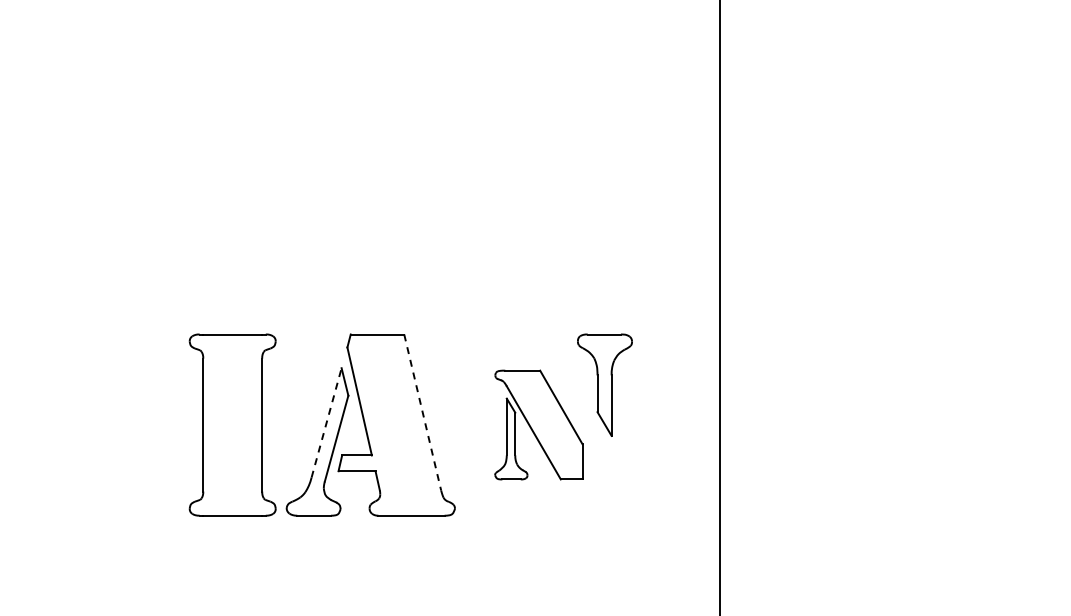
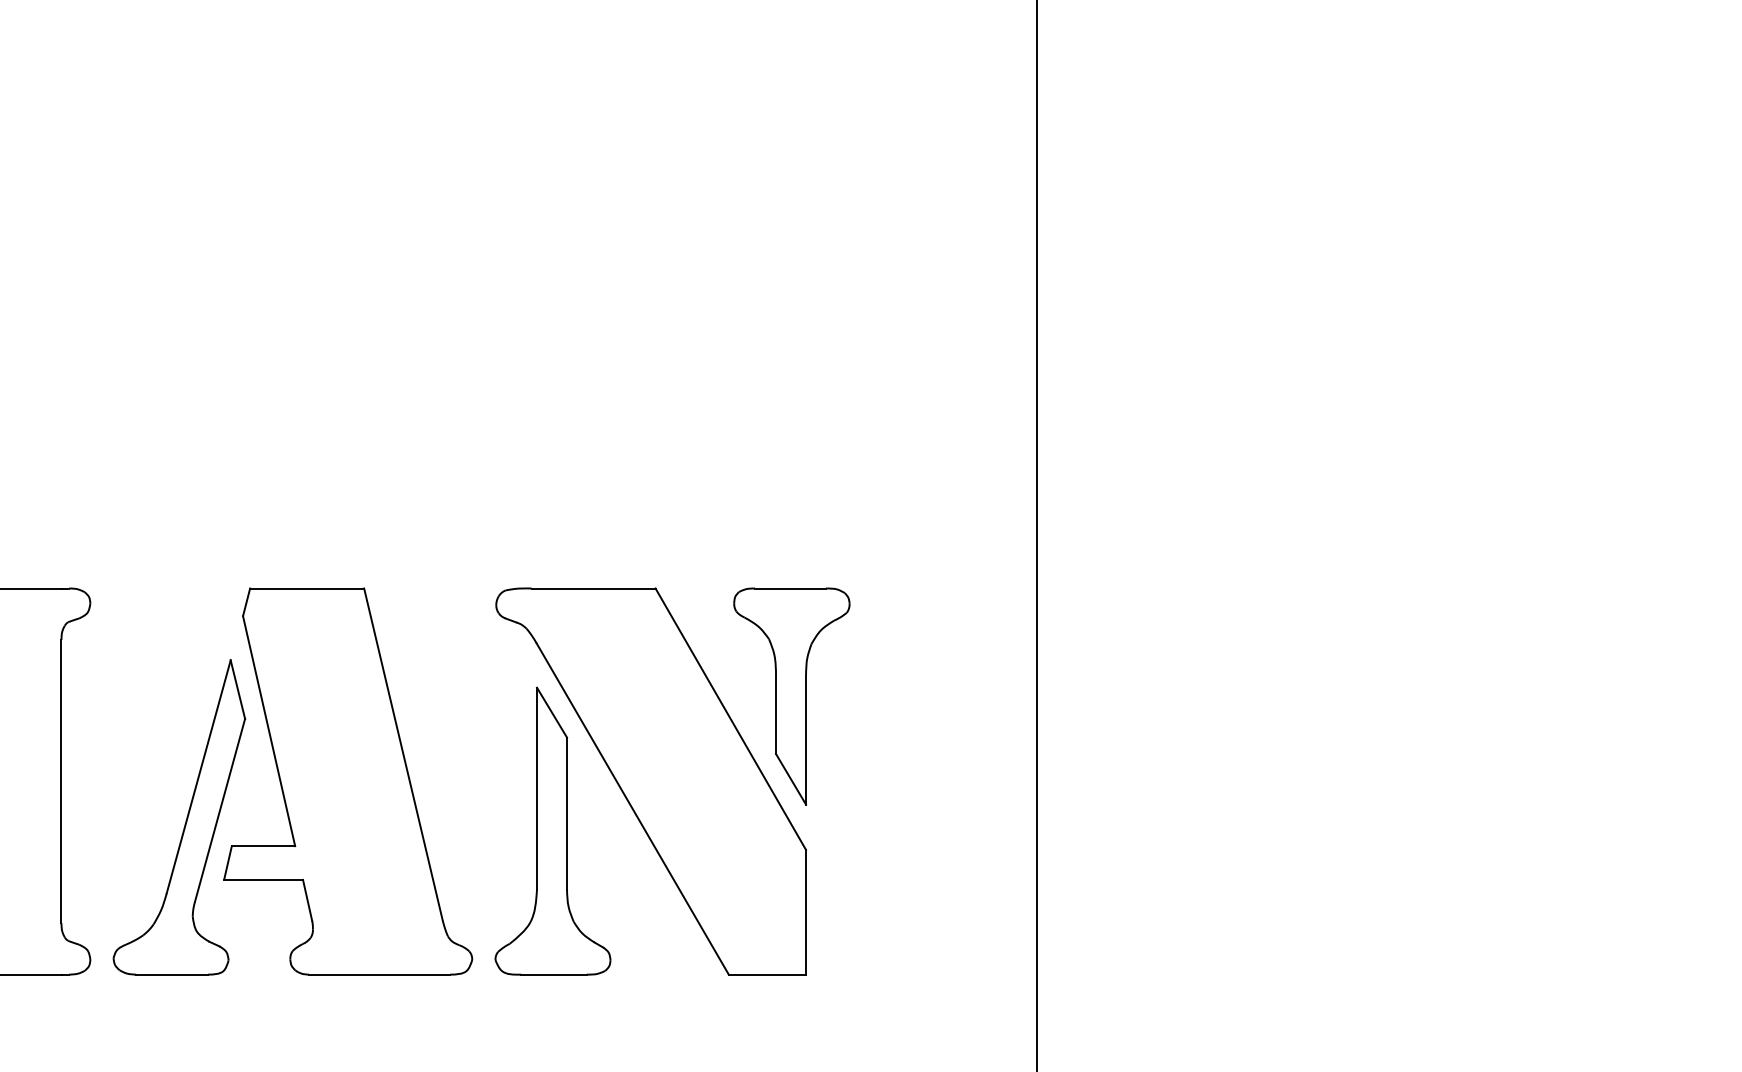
line: (422, 412) -> (403, 754), dashed -> solid
line: (326, 422) -> (198, 776), dashed -> solid
part: (538, 424) -> (650, 780), size x1.67

